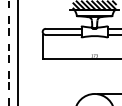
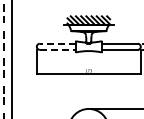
line: (63, 28) -> (57, 43), solid -> dashed
line: (63, 34) -> (57, 49), solid -> dashed

